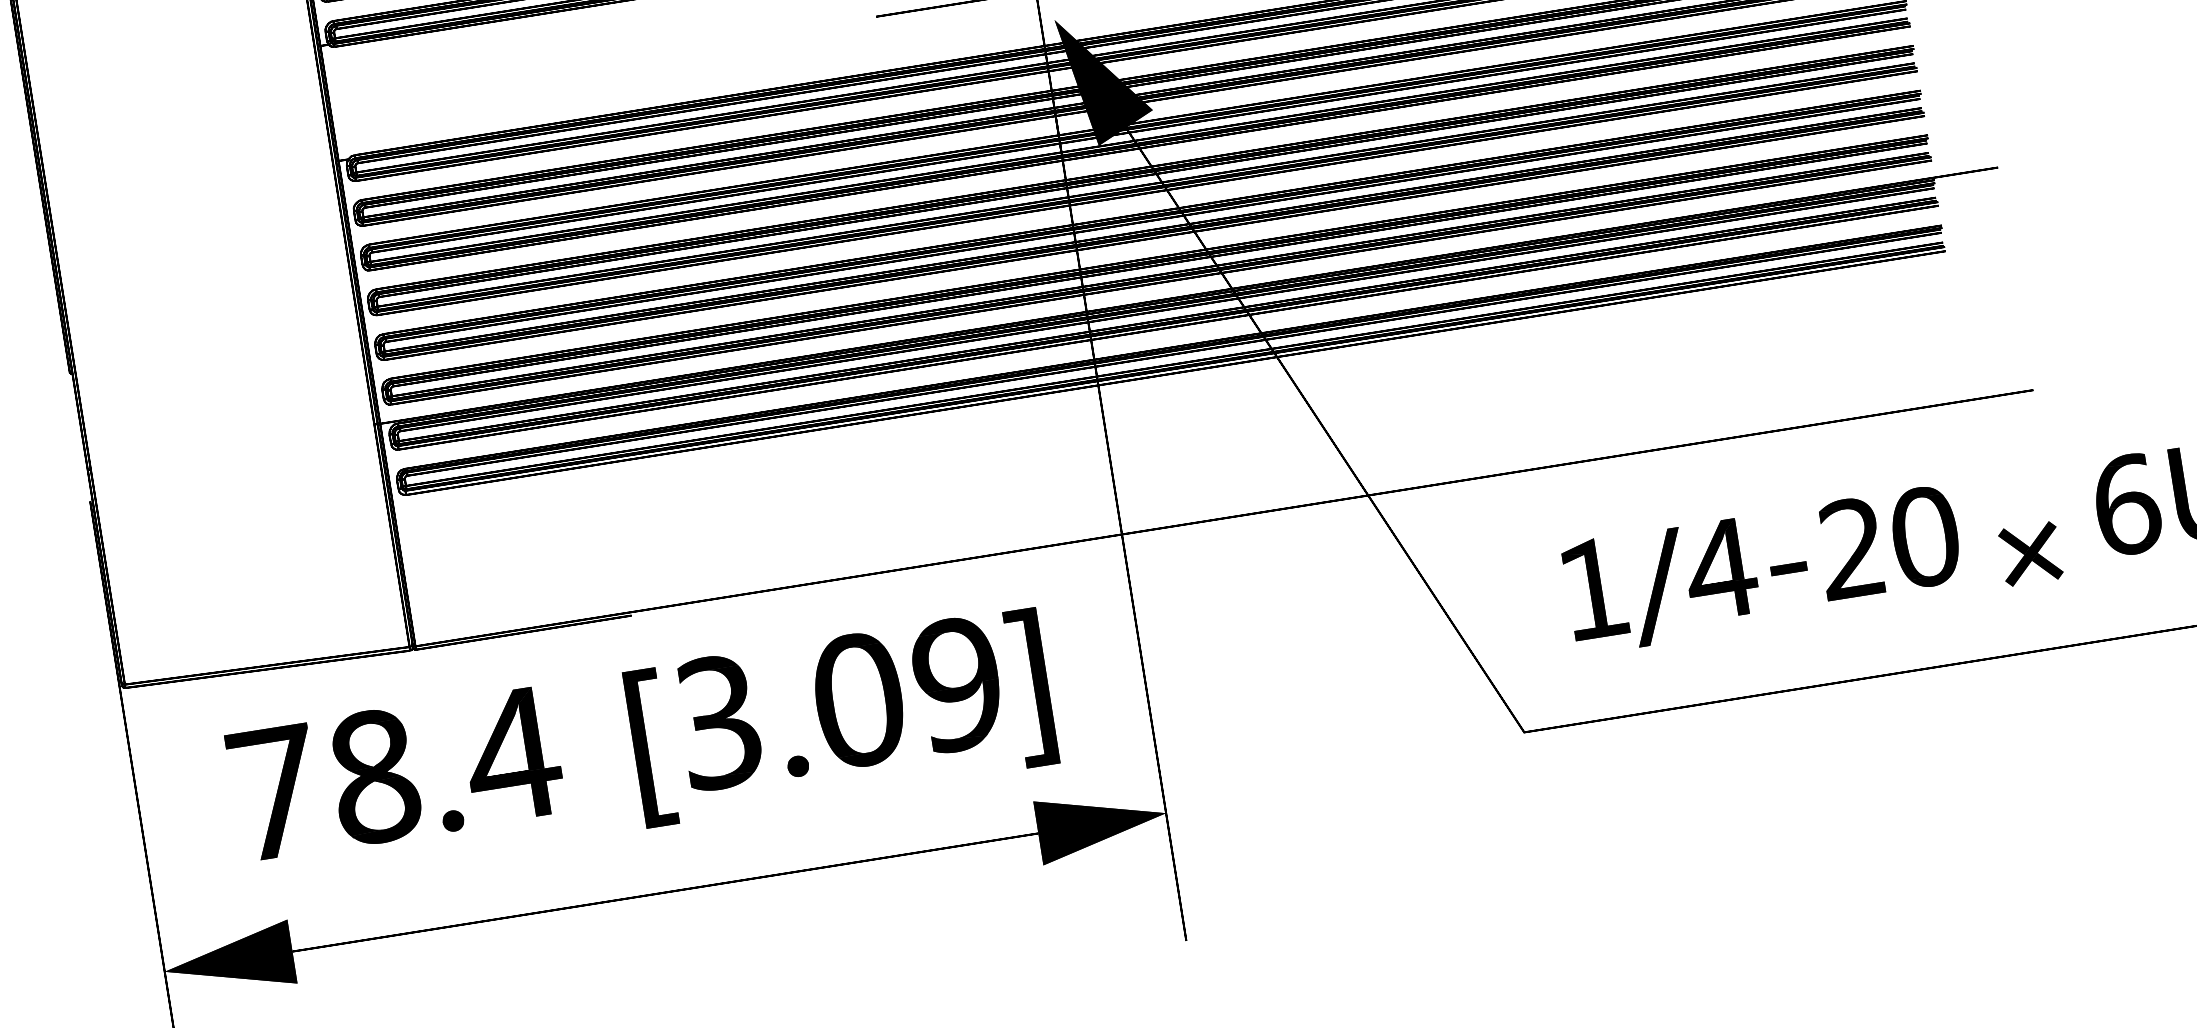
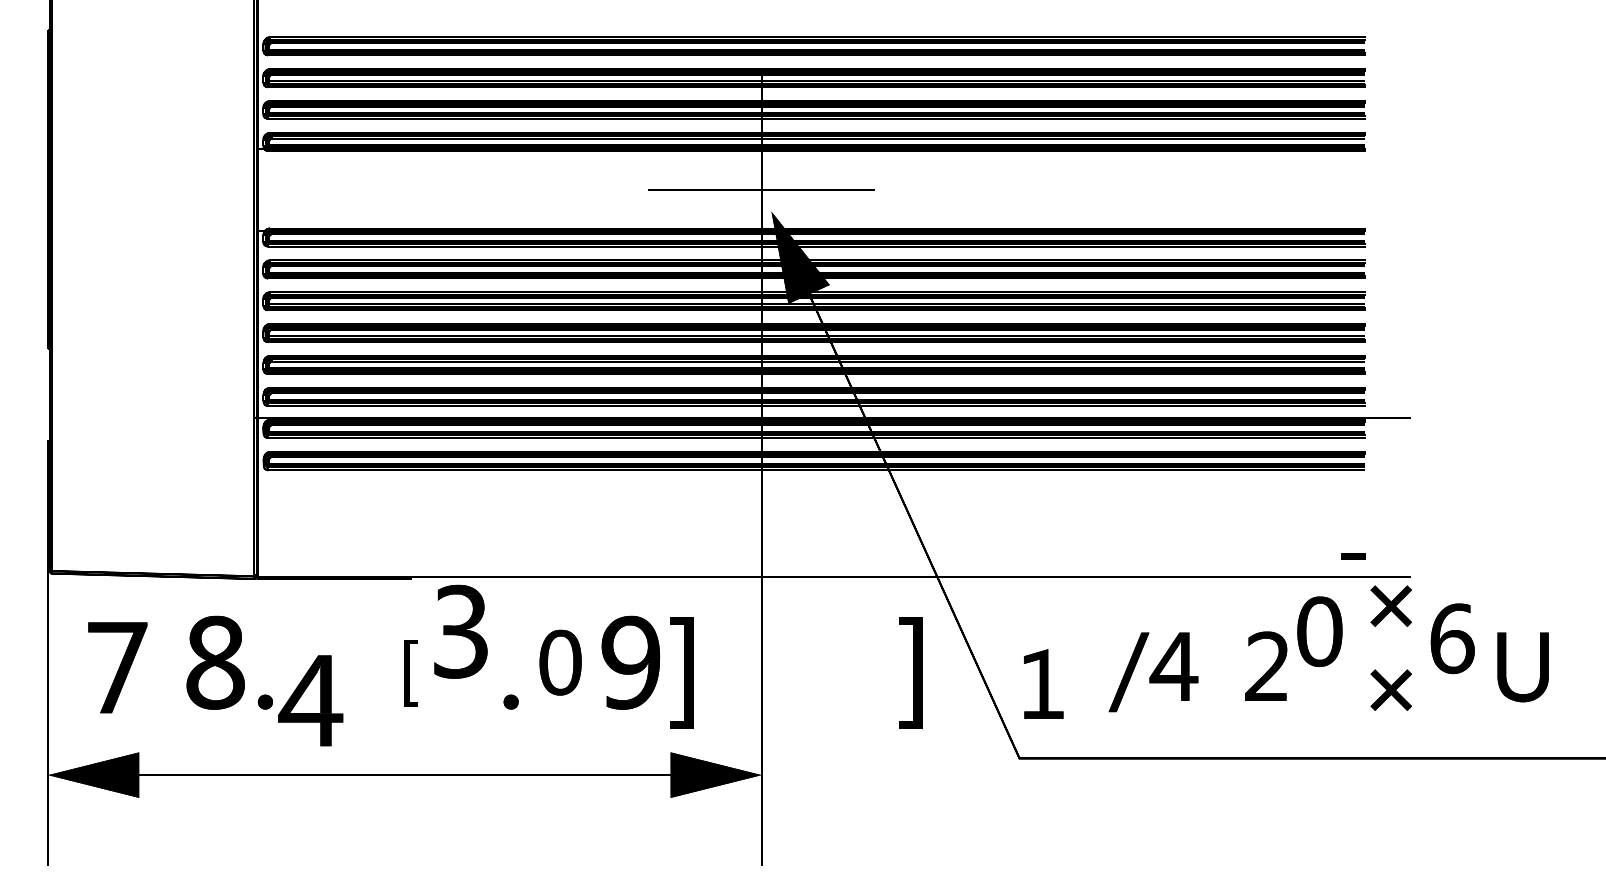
part: (2010, 435) -> (1390, 605), added
part: (2127, 504) -> (1452, 638), moved
part: (1924, 536) -> (1319, 631), moved
part: (1788, 568) -> (1353, 556), moved
part: (1594, 587) -> (1043, 683), moved
part: (1352, 636) -> (910, 672), added
part: (858, 699) -> (560, 662), size x0.7
part: (718, 722) -> (460, 631), moved
part: (650, 747) -> (410, 672), size x0.6
part: (512, 754) -> (310, 700), moved
part: (274, 792) -> (117, 667), moved

